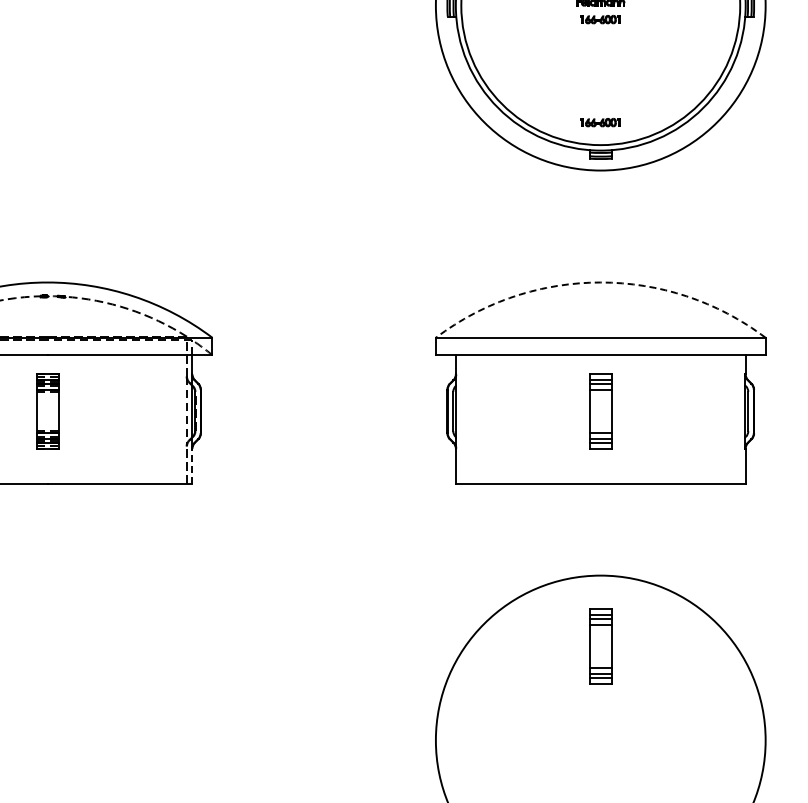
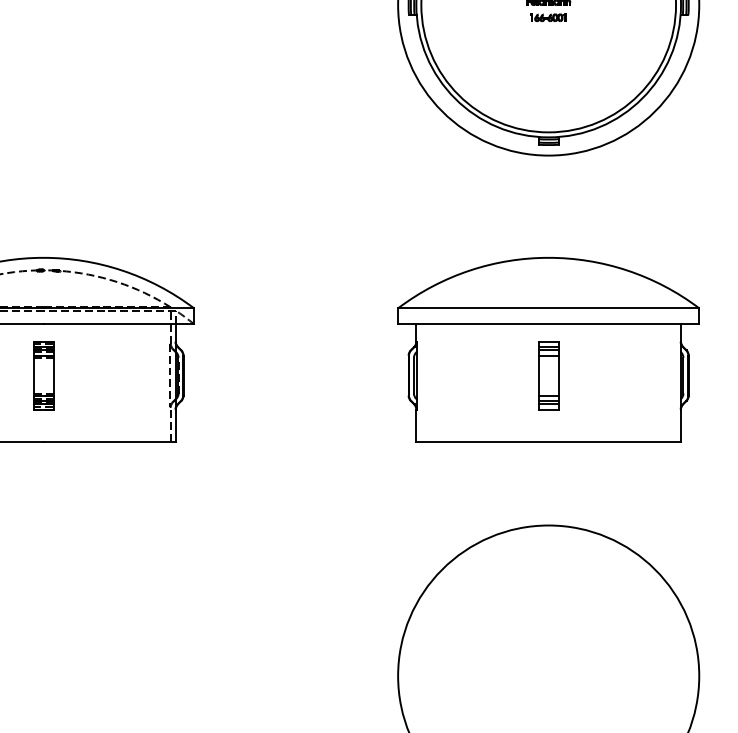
part: (600, 122) -> (548, 111), removed
arc: (600, 282) -> (548, 257), dashed -> solid
line: (192, 466) -> (175, 425), dashed -> solid
part: (600, 646) -> (548, 590), removed

